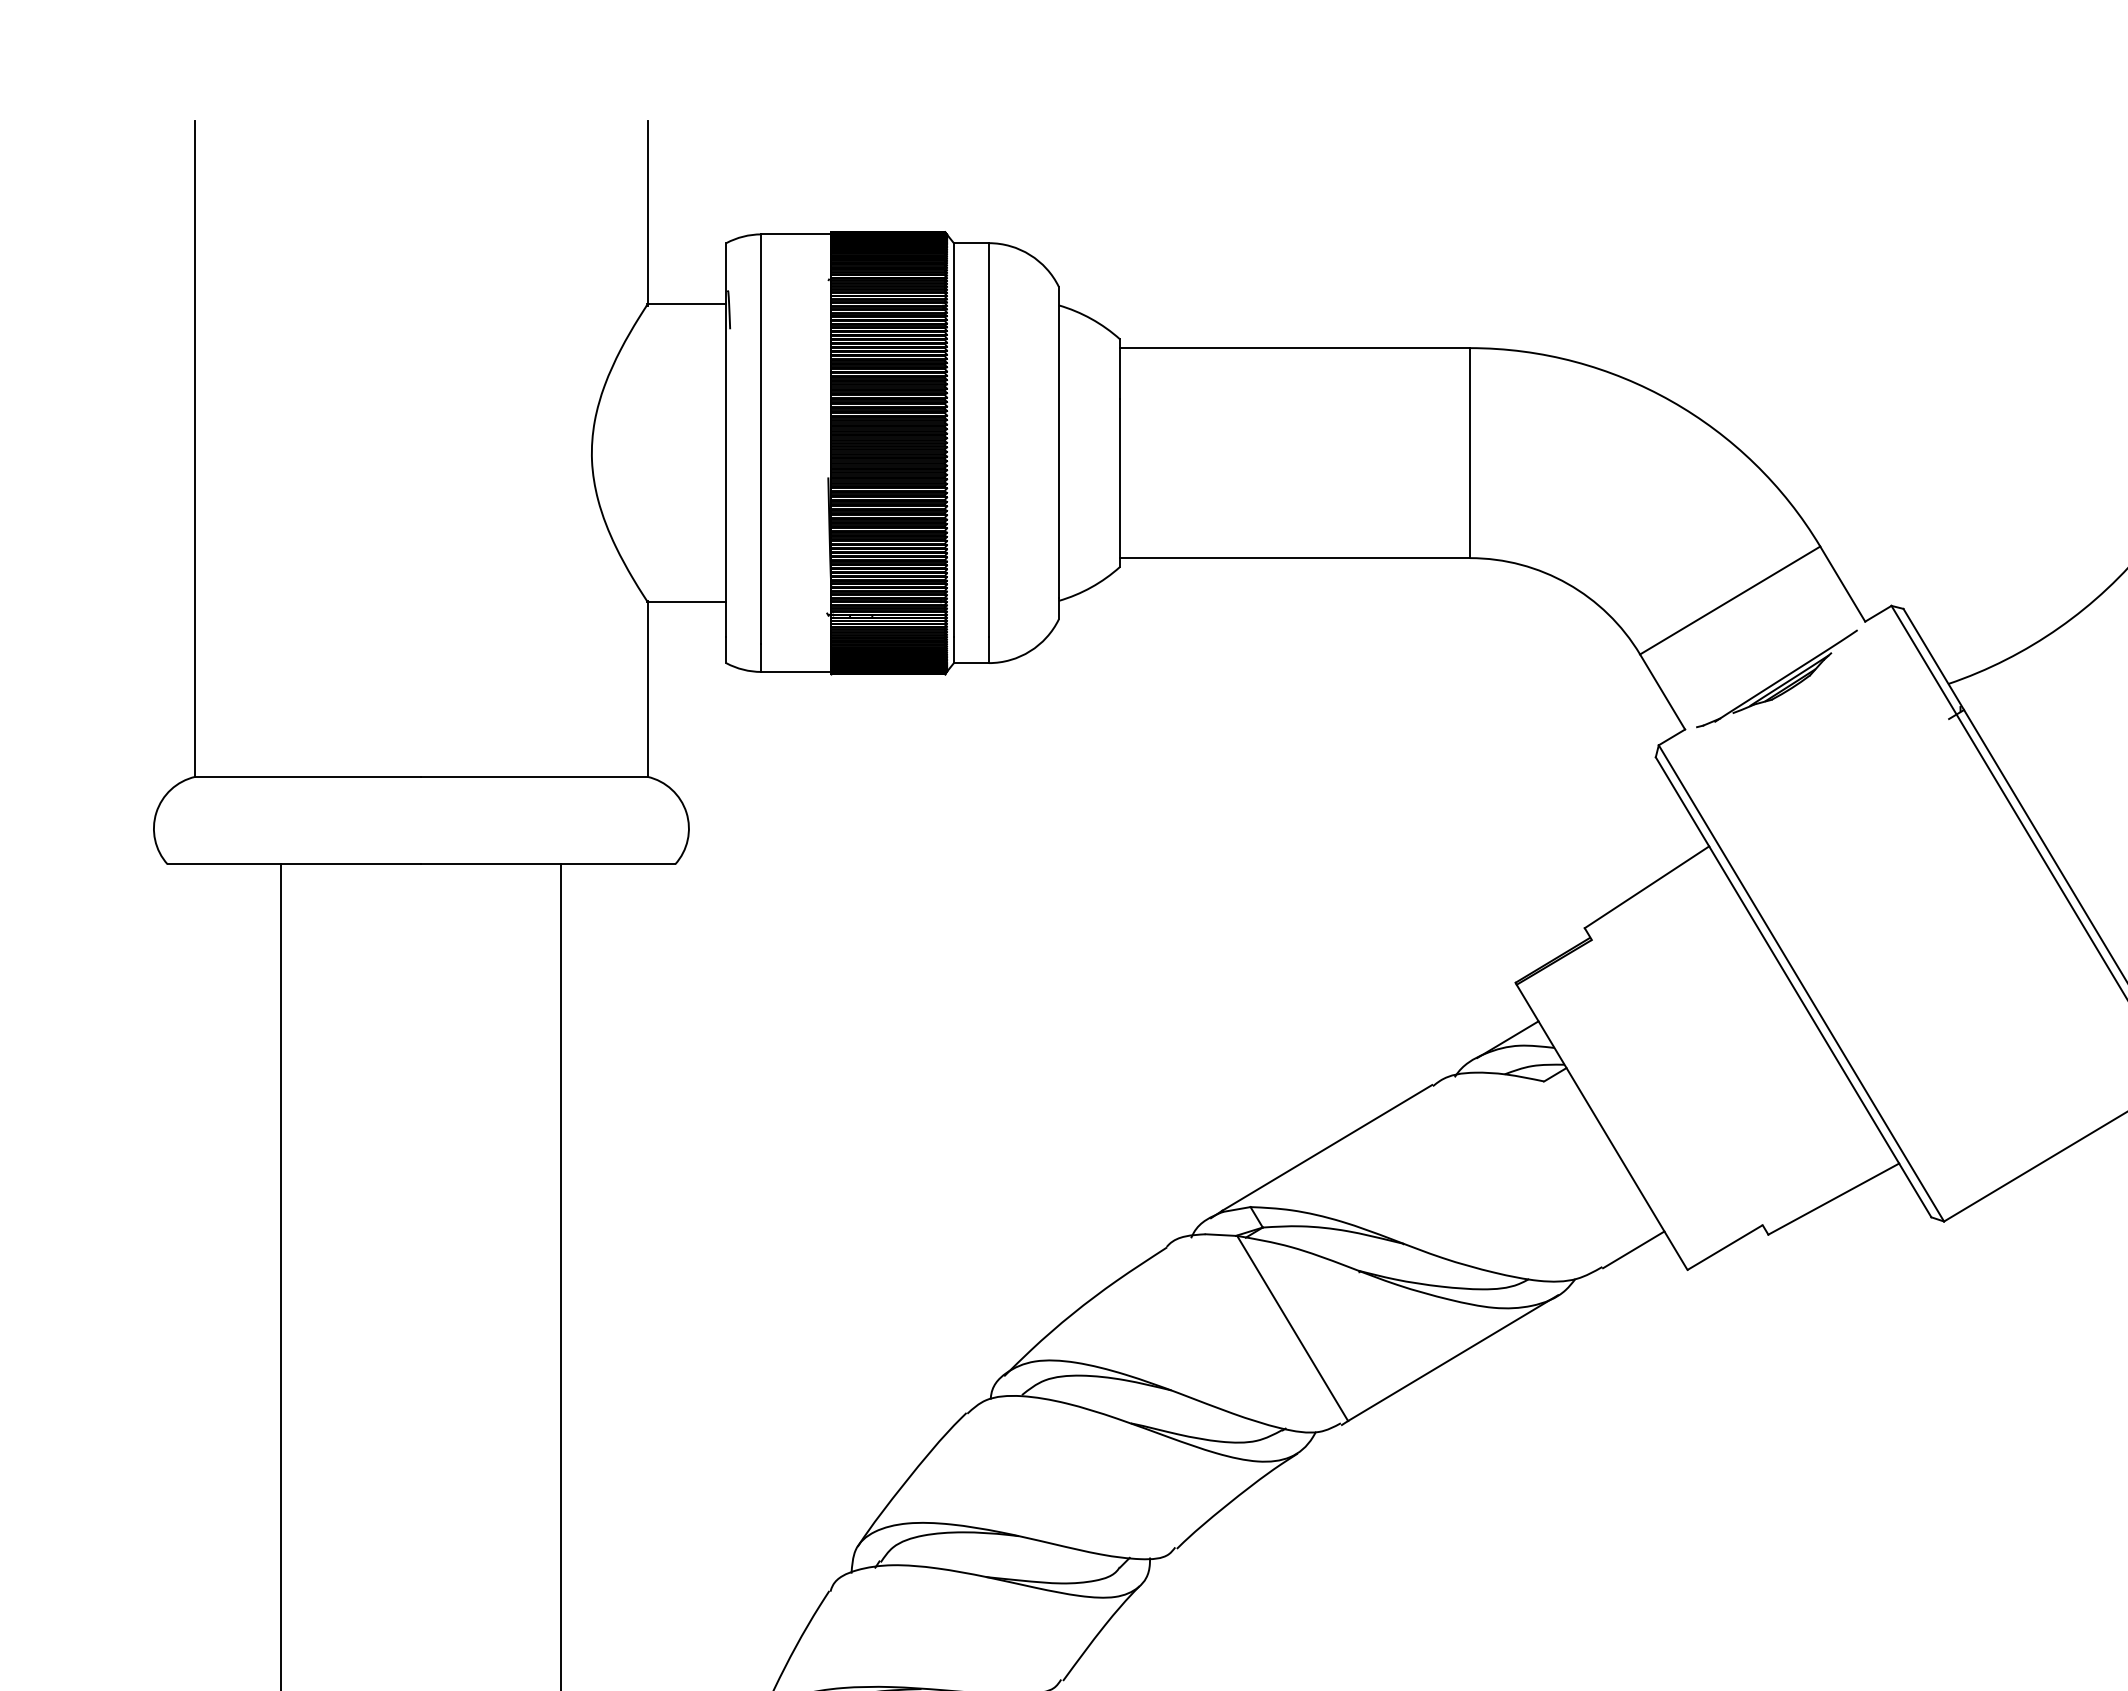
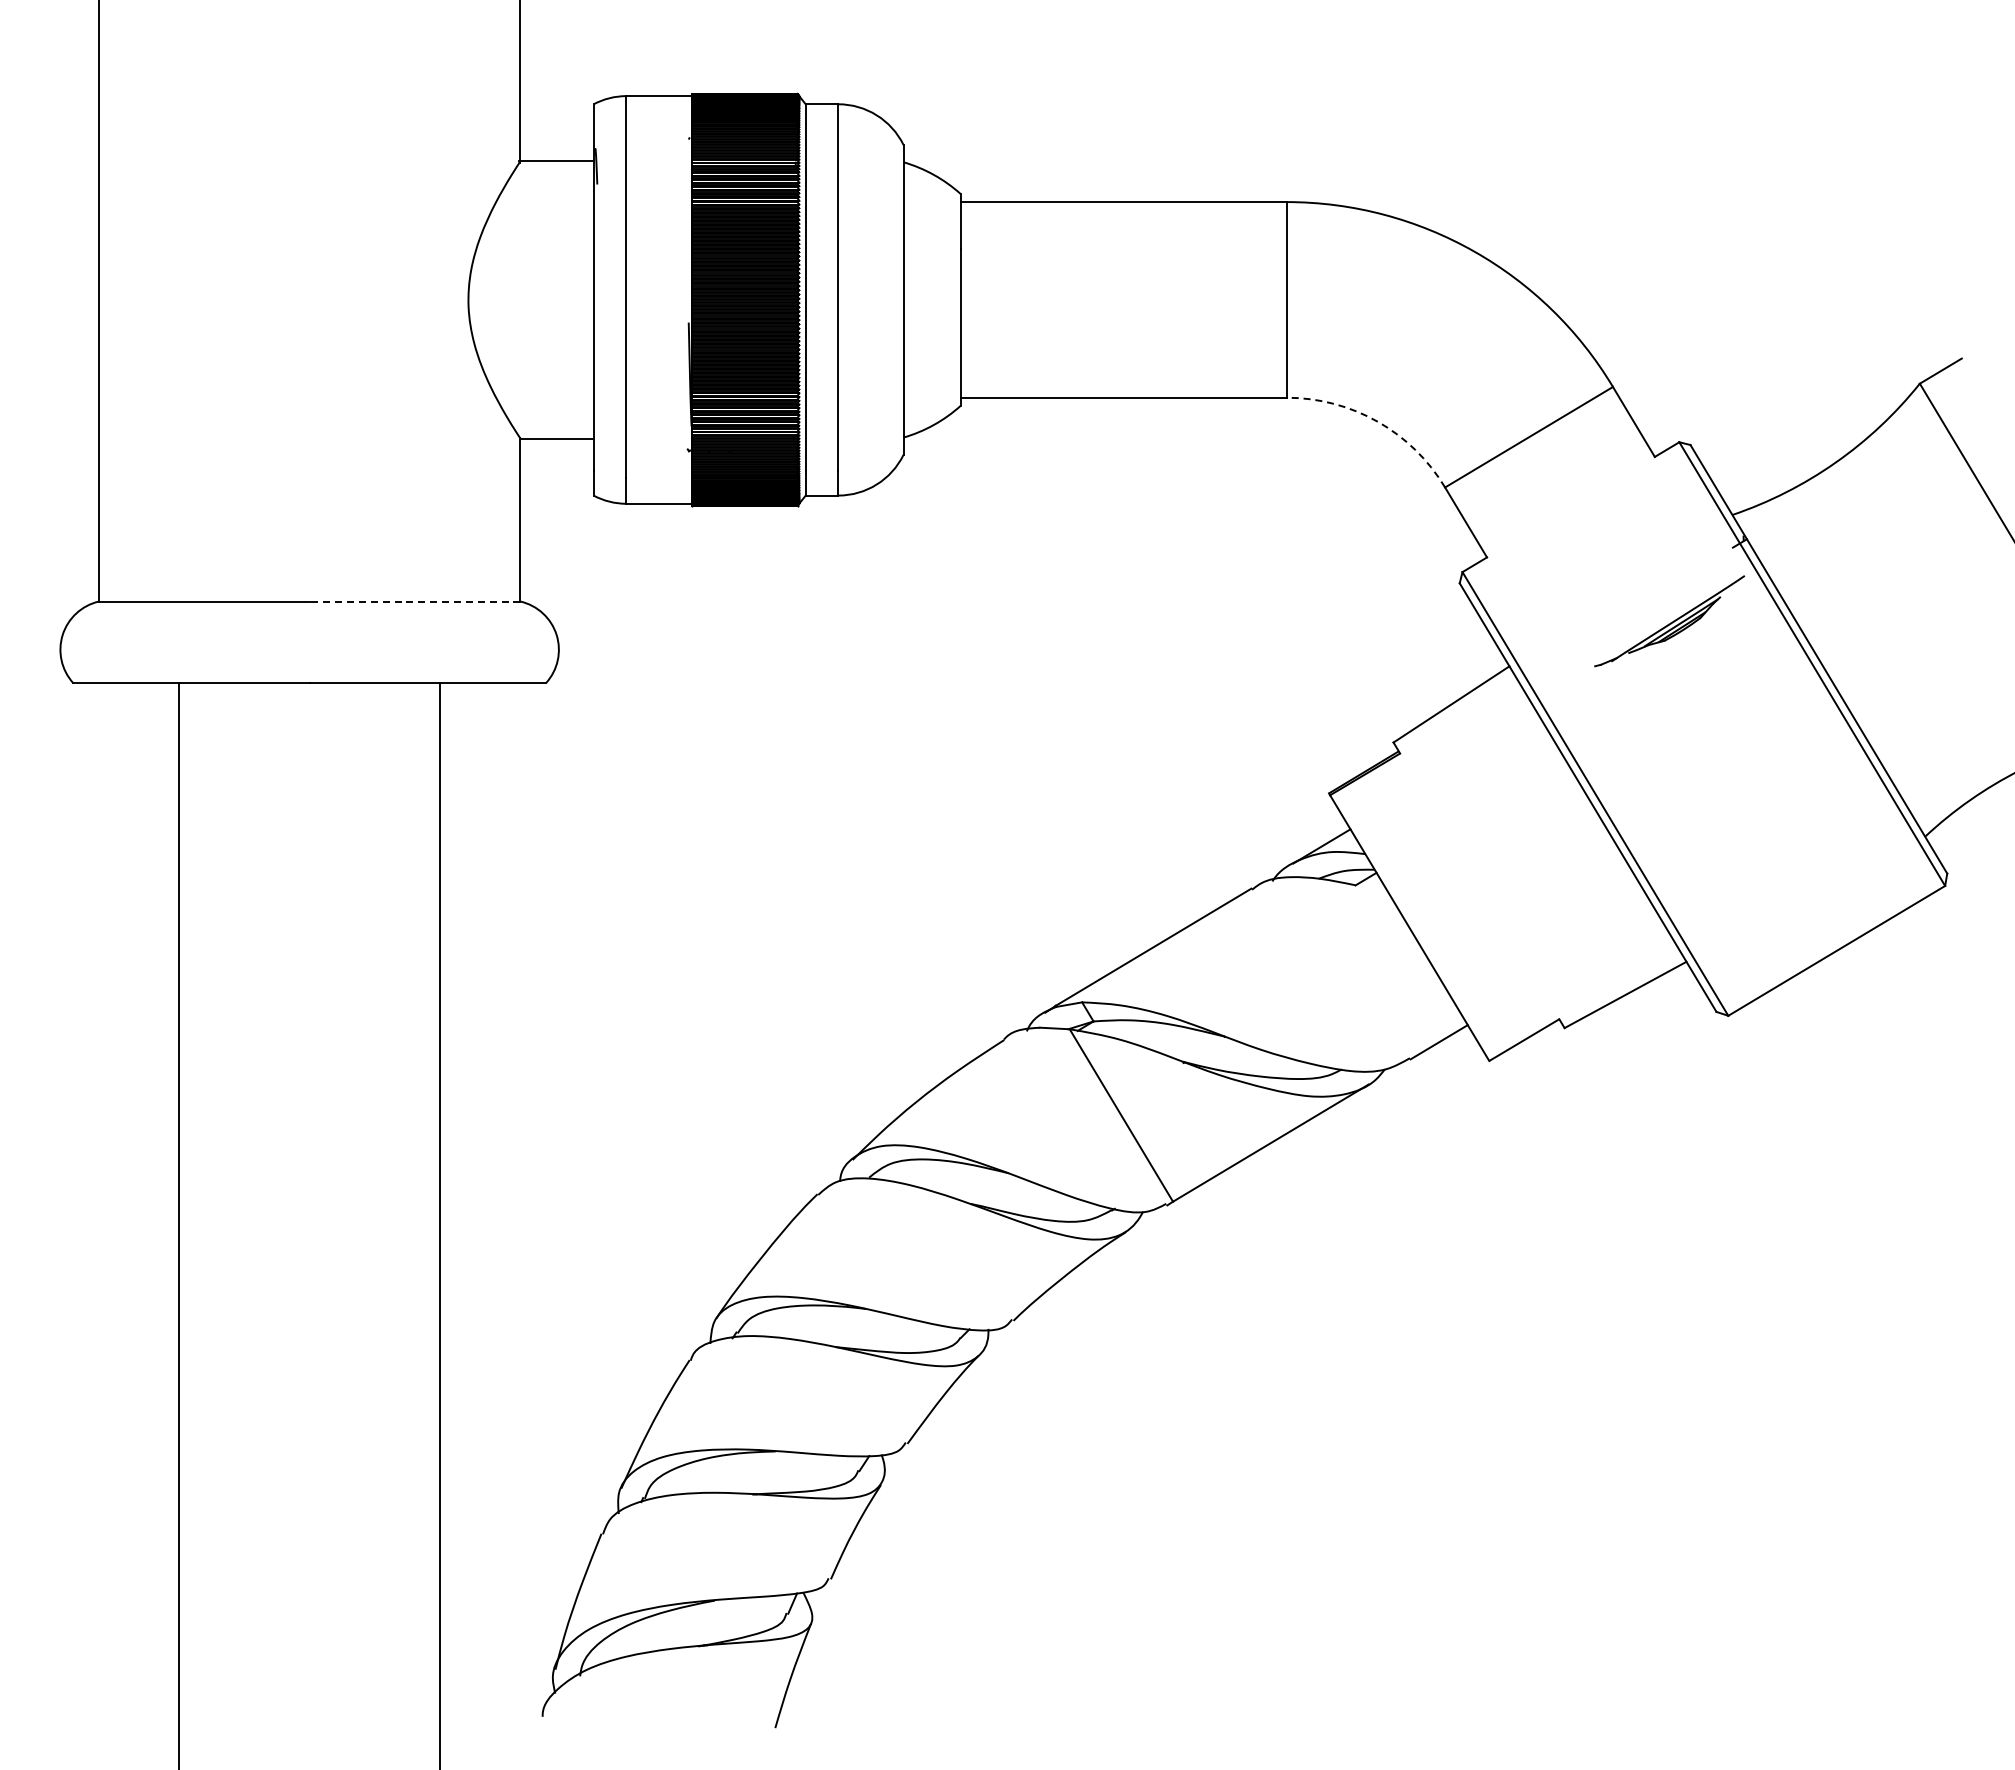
arc: (1567, 583) -> (1377, 421), solid -> dashed
part: (1776, 679) -> (1669, 621), moved
line: (533, 776) -> (414, 601), solid -> dashed

